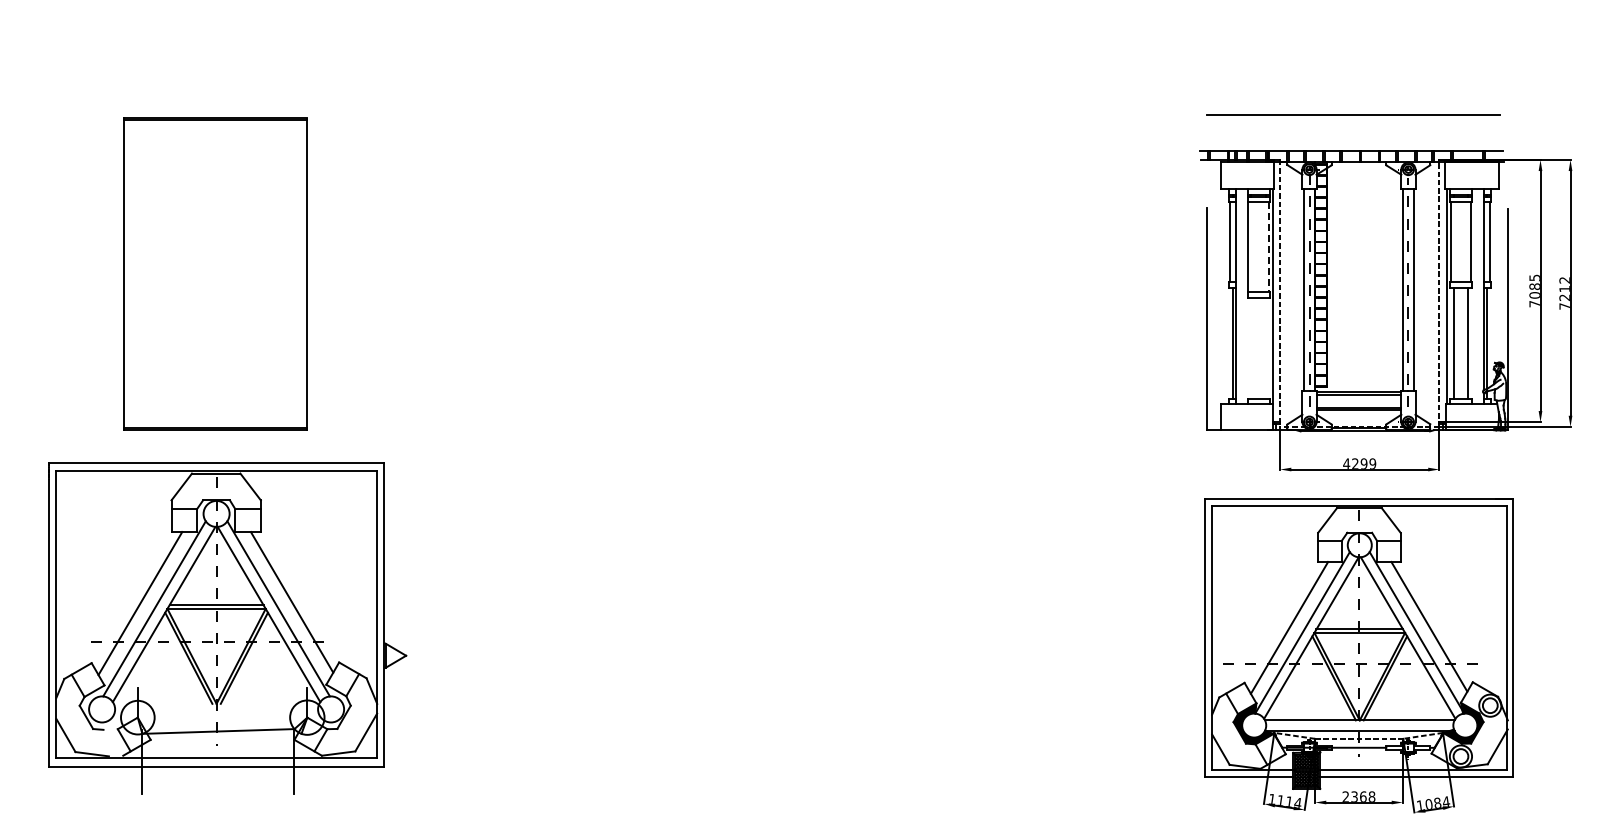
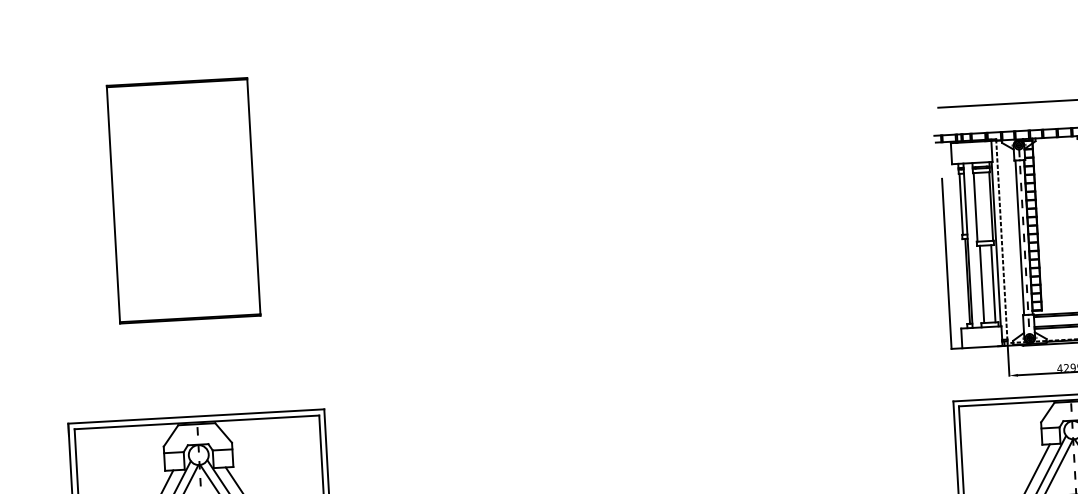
line: (1268, 247) -> (990, 206), dashed -> solid
part: (215, 273) -> (183, 200), moved
line: (1251, 347) -> (982, 283), added
line: (1265, 347) -> (992, 283), added

